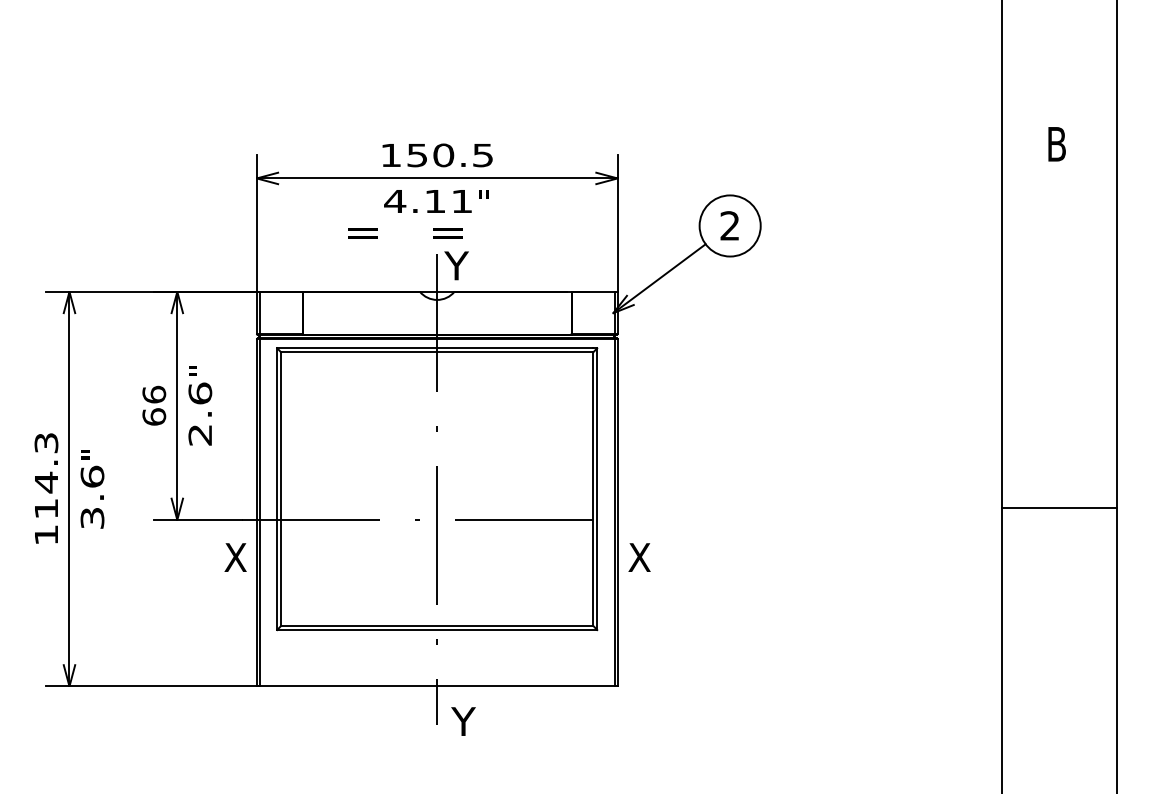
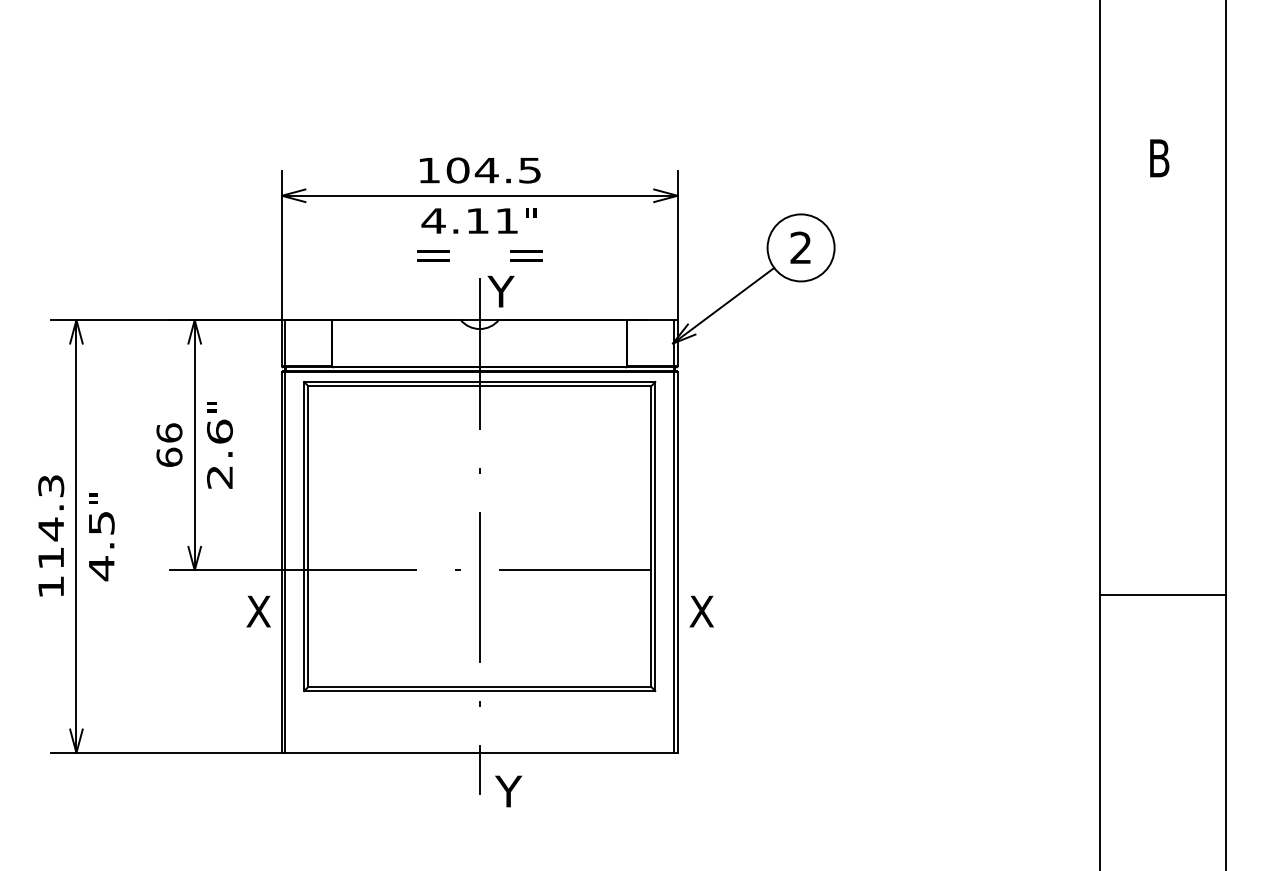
text: (430, 155) -> (472, 170), 150.5 -> 104.5
text: (405, 233) -> (480, 256), moved
text: (92, 497) -> (101, 545), 3.6 -> 4.5
line: (1059, 507) -> (1162, 595), moved

